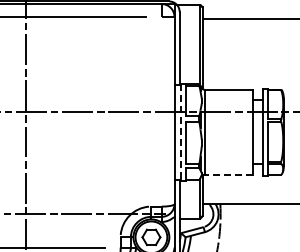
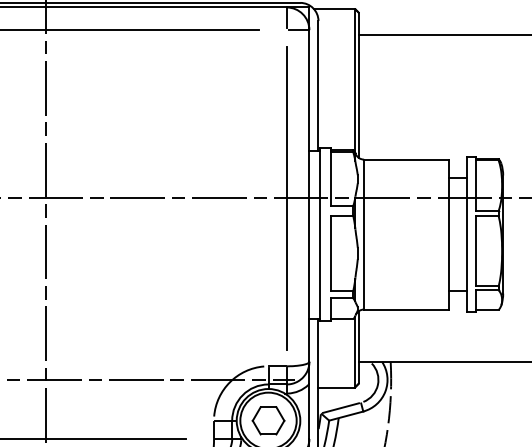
line: (161, 111) -> (286, 197), added
line: (180, 132) -> (320, 235), dashed -> solid
line: (229, 174) -> (406, 309), dashed -> solid

